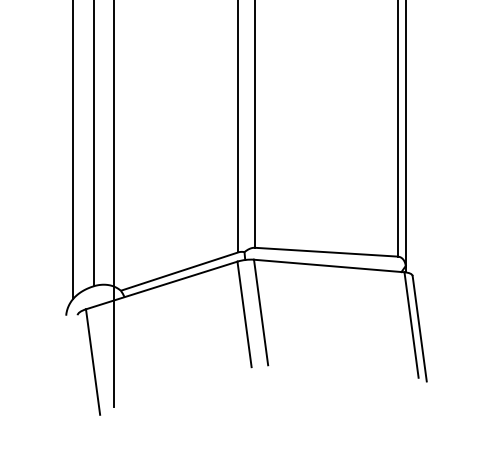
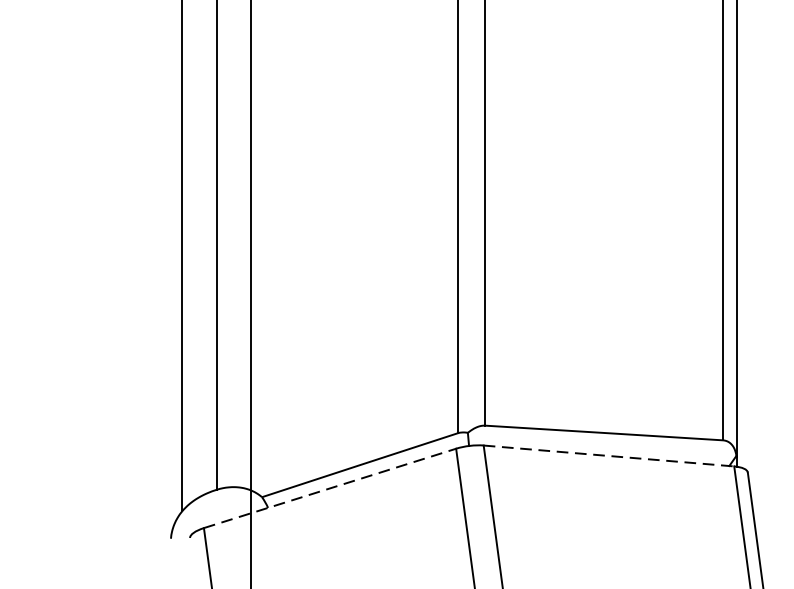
line: (329, 266) -> (609, 456), solid -> dashed
line: (162, 285) -> (331, 488), solid -> dashed

